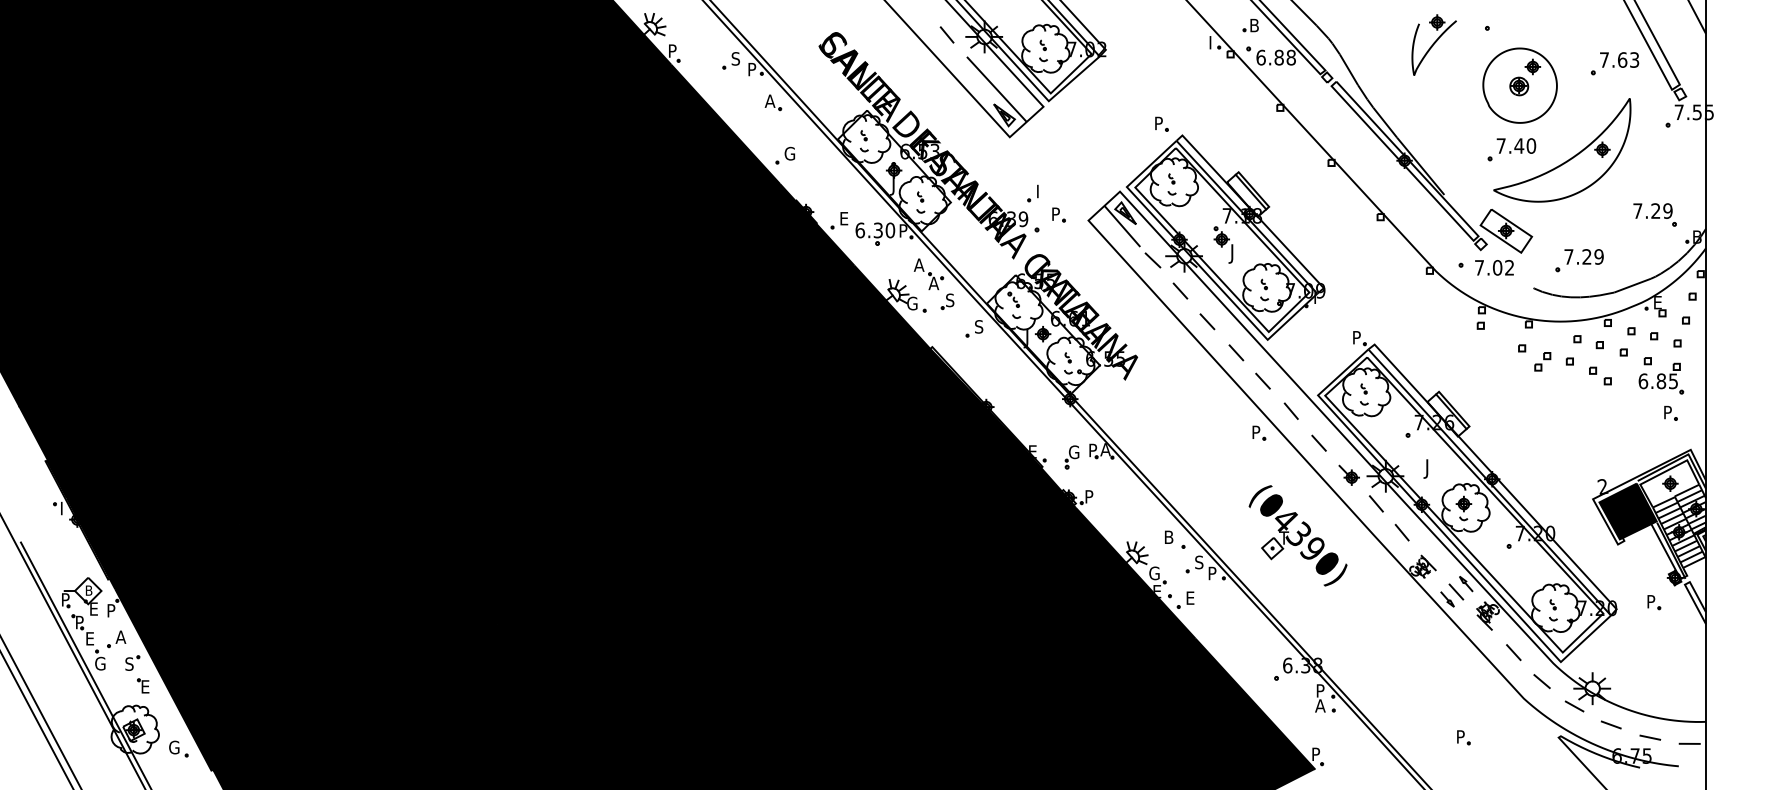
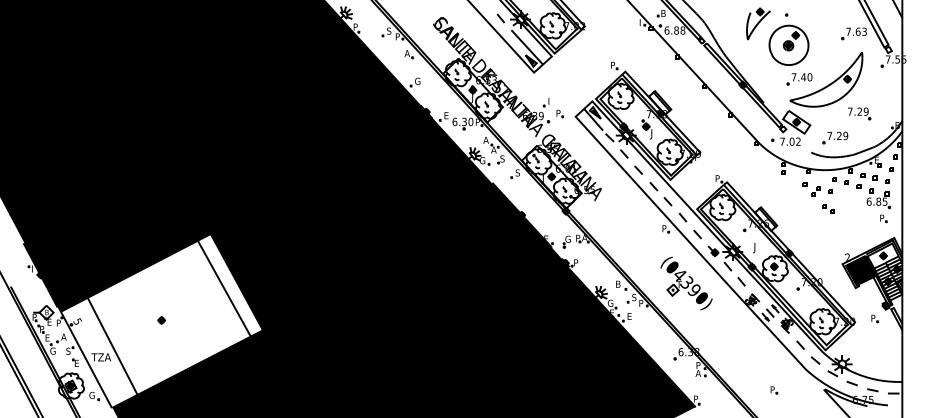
part: (1519, 84) -> (788, 44), moved
part: (1655, 214) -> (859, 113), moved
part: (1600, 375) -> (828, 208), moved
fill: (305, 607) -> (161, 321), removed

